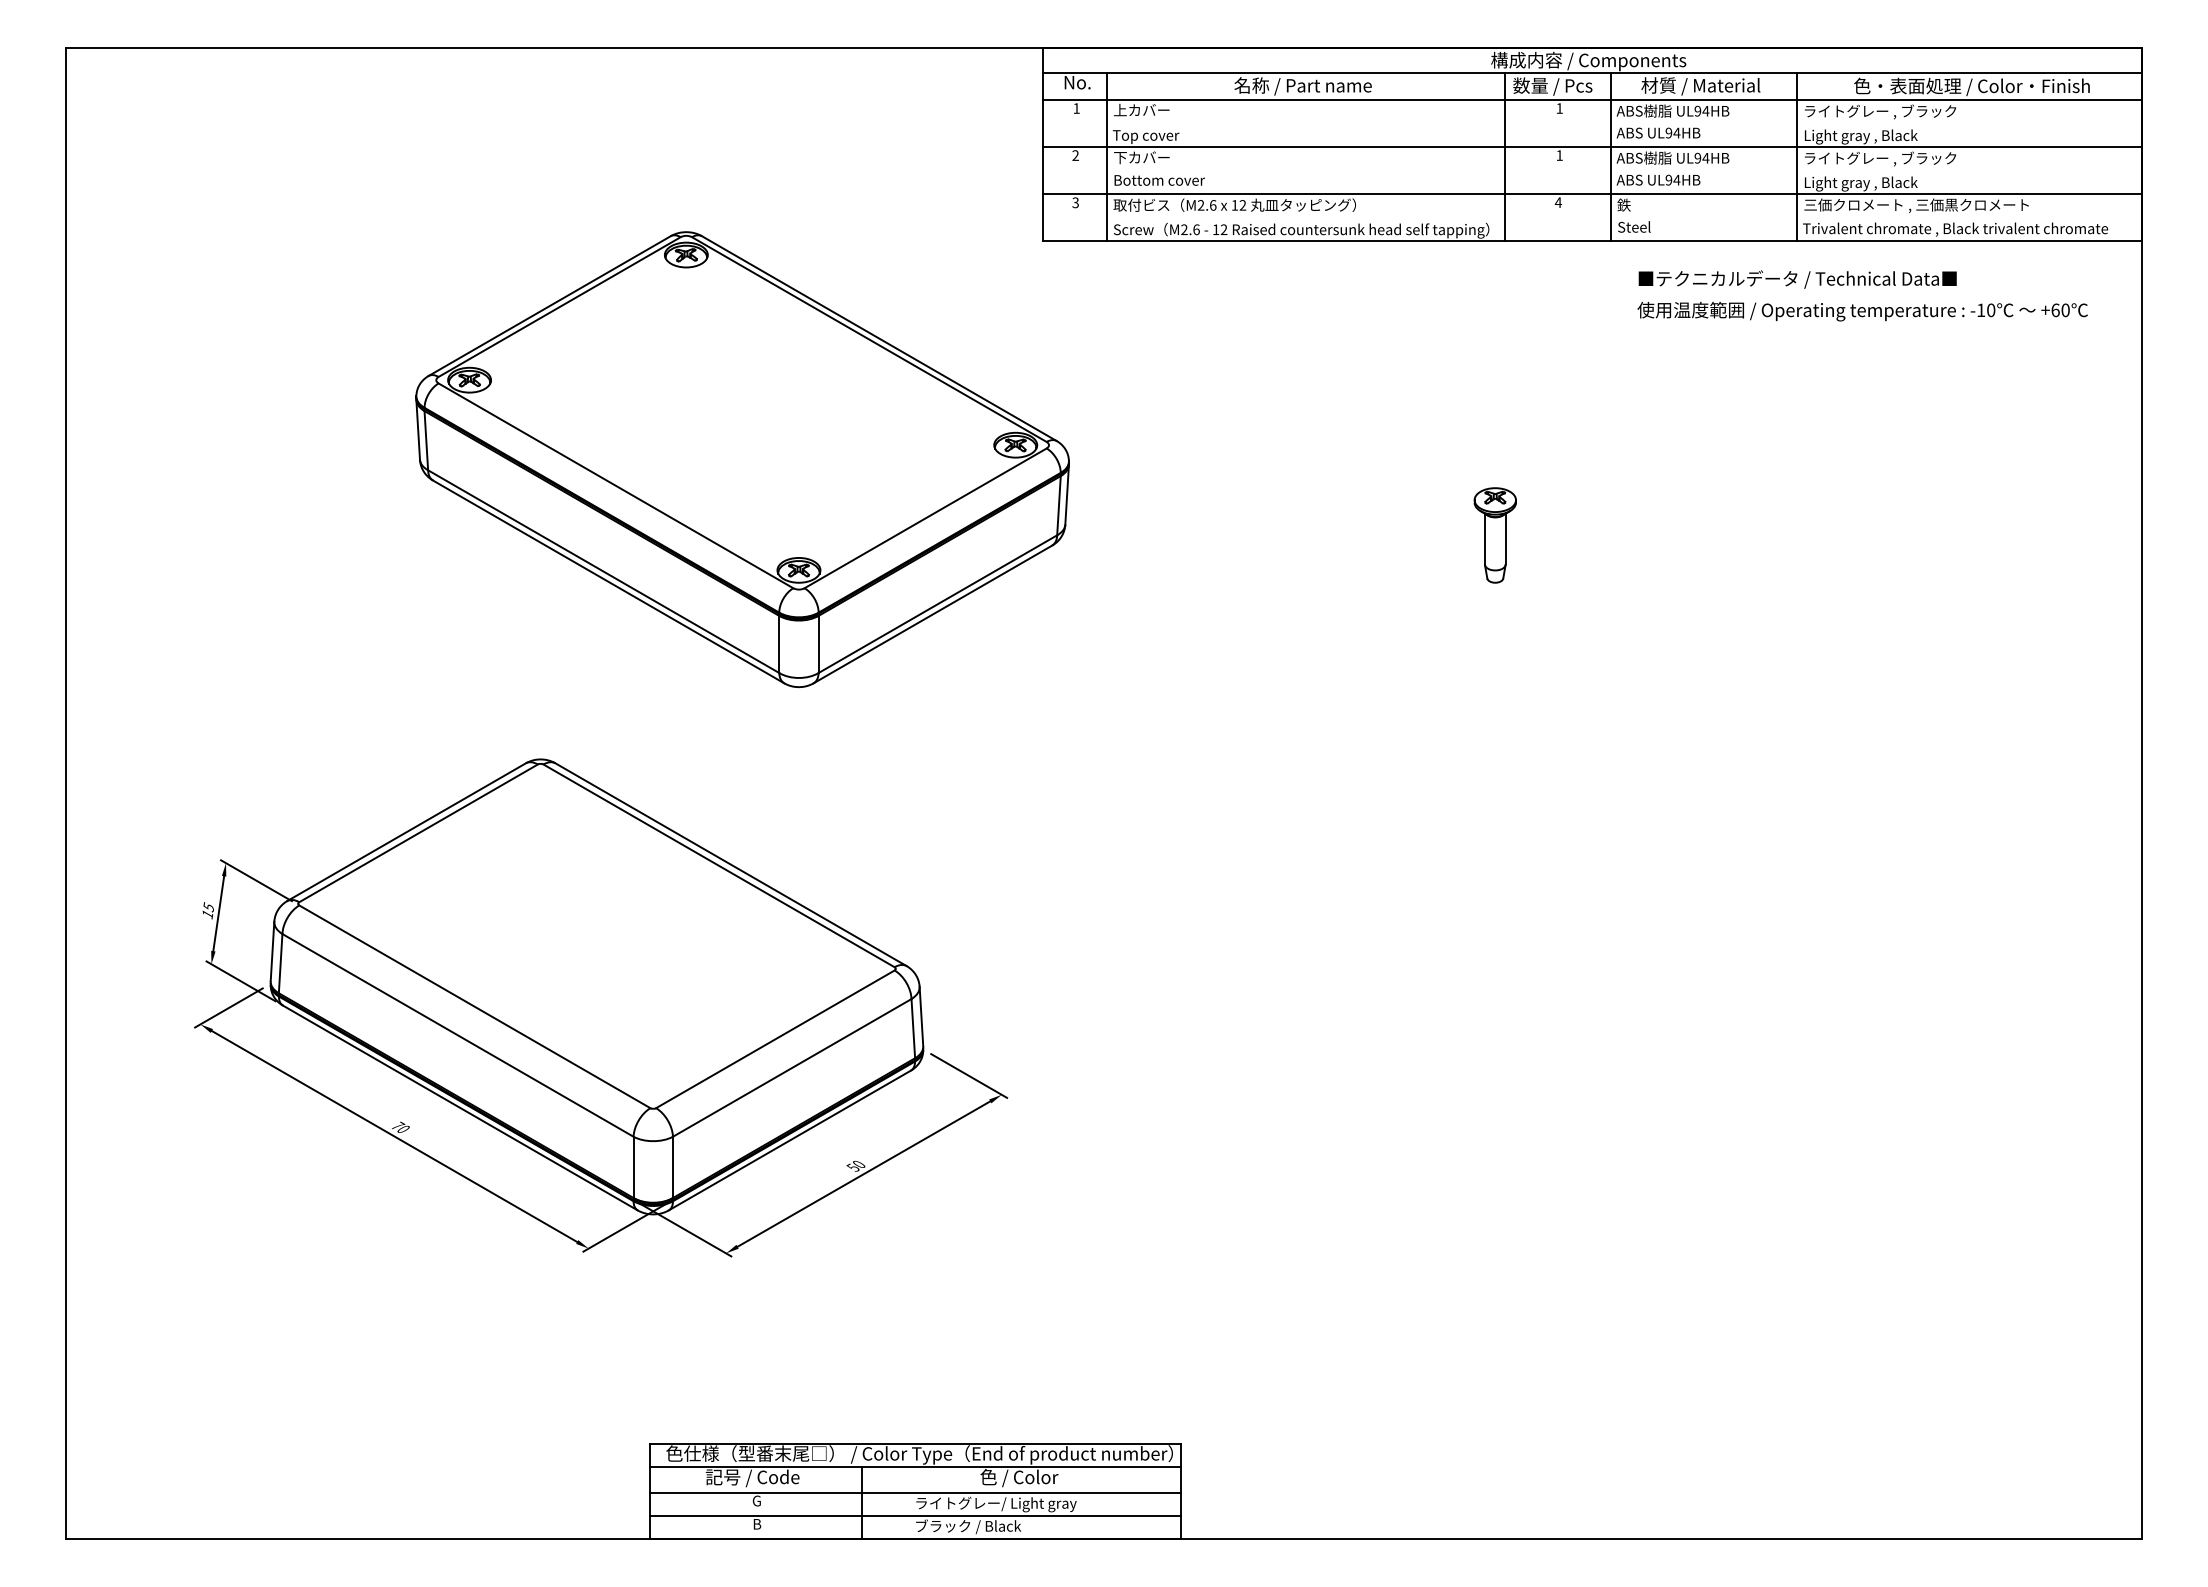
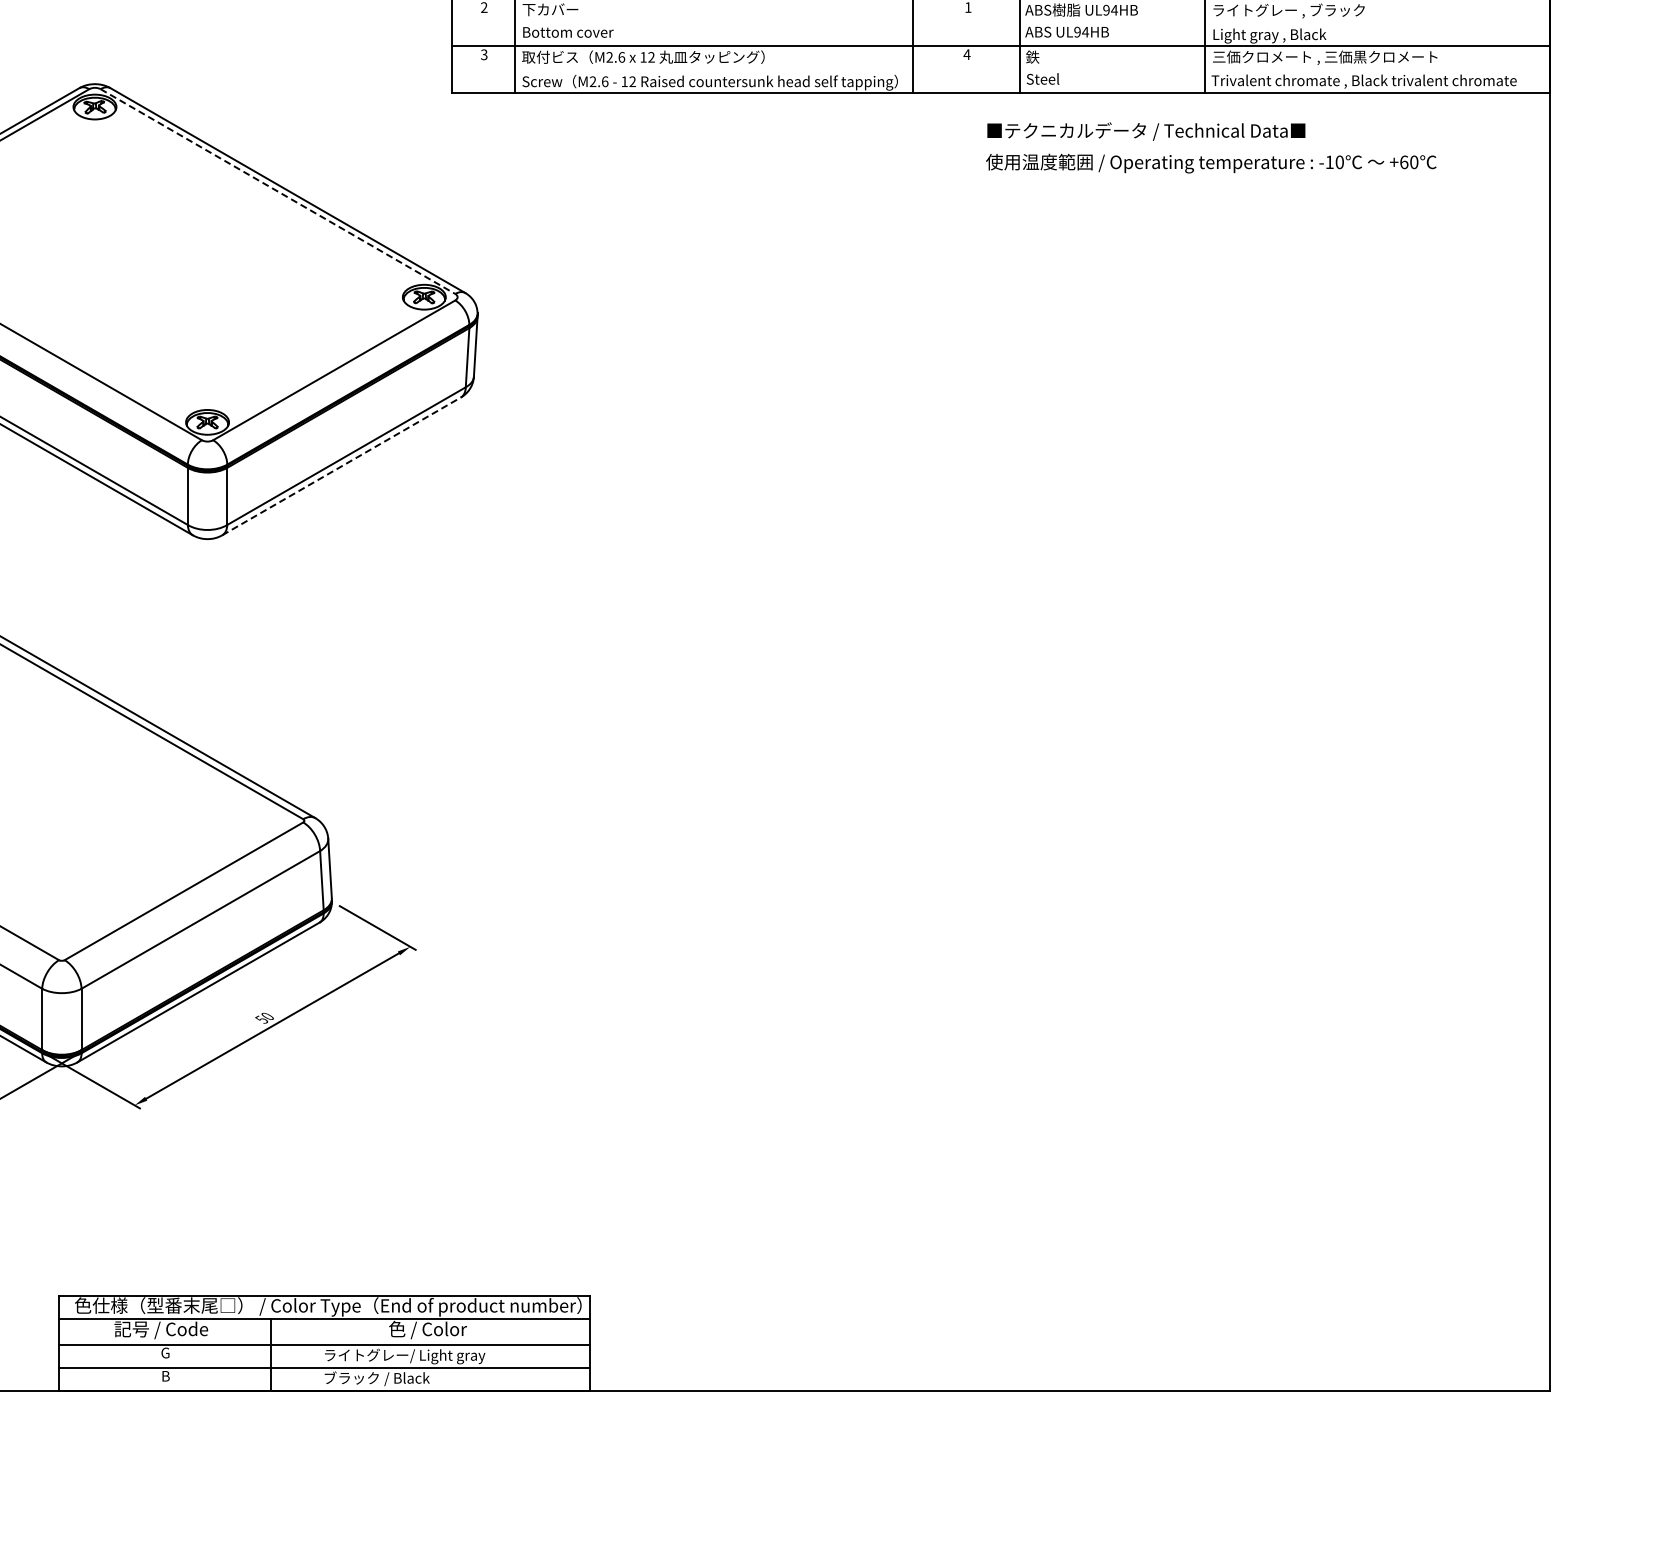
text: (1862, 295) -> (1211, 147), moved
line: (869, 339) -> (278, 191), solid -> dashed
part: (1494, 535) -> (903, 387), removed
line: (932, 614) -> (341, 466), solid -> dashed

